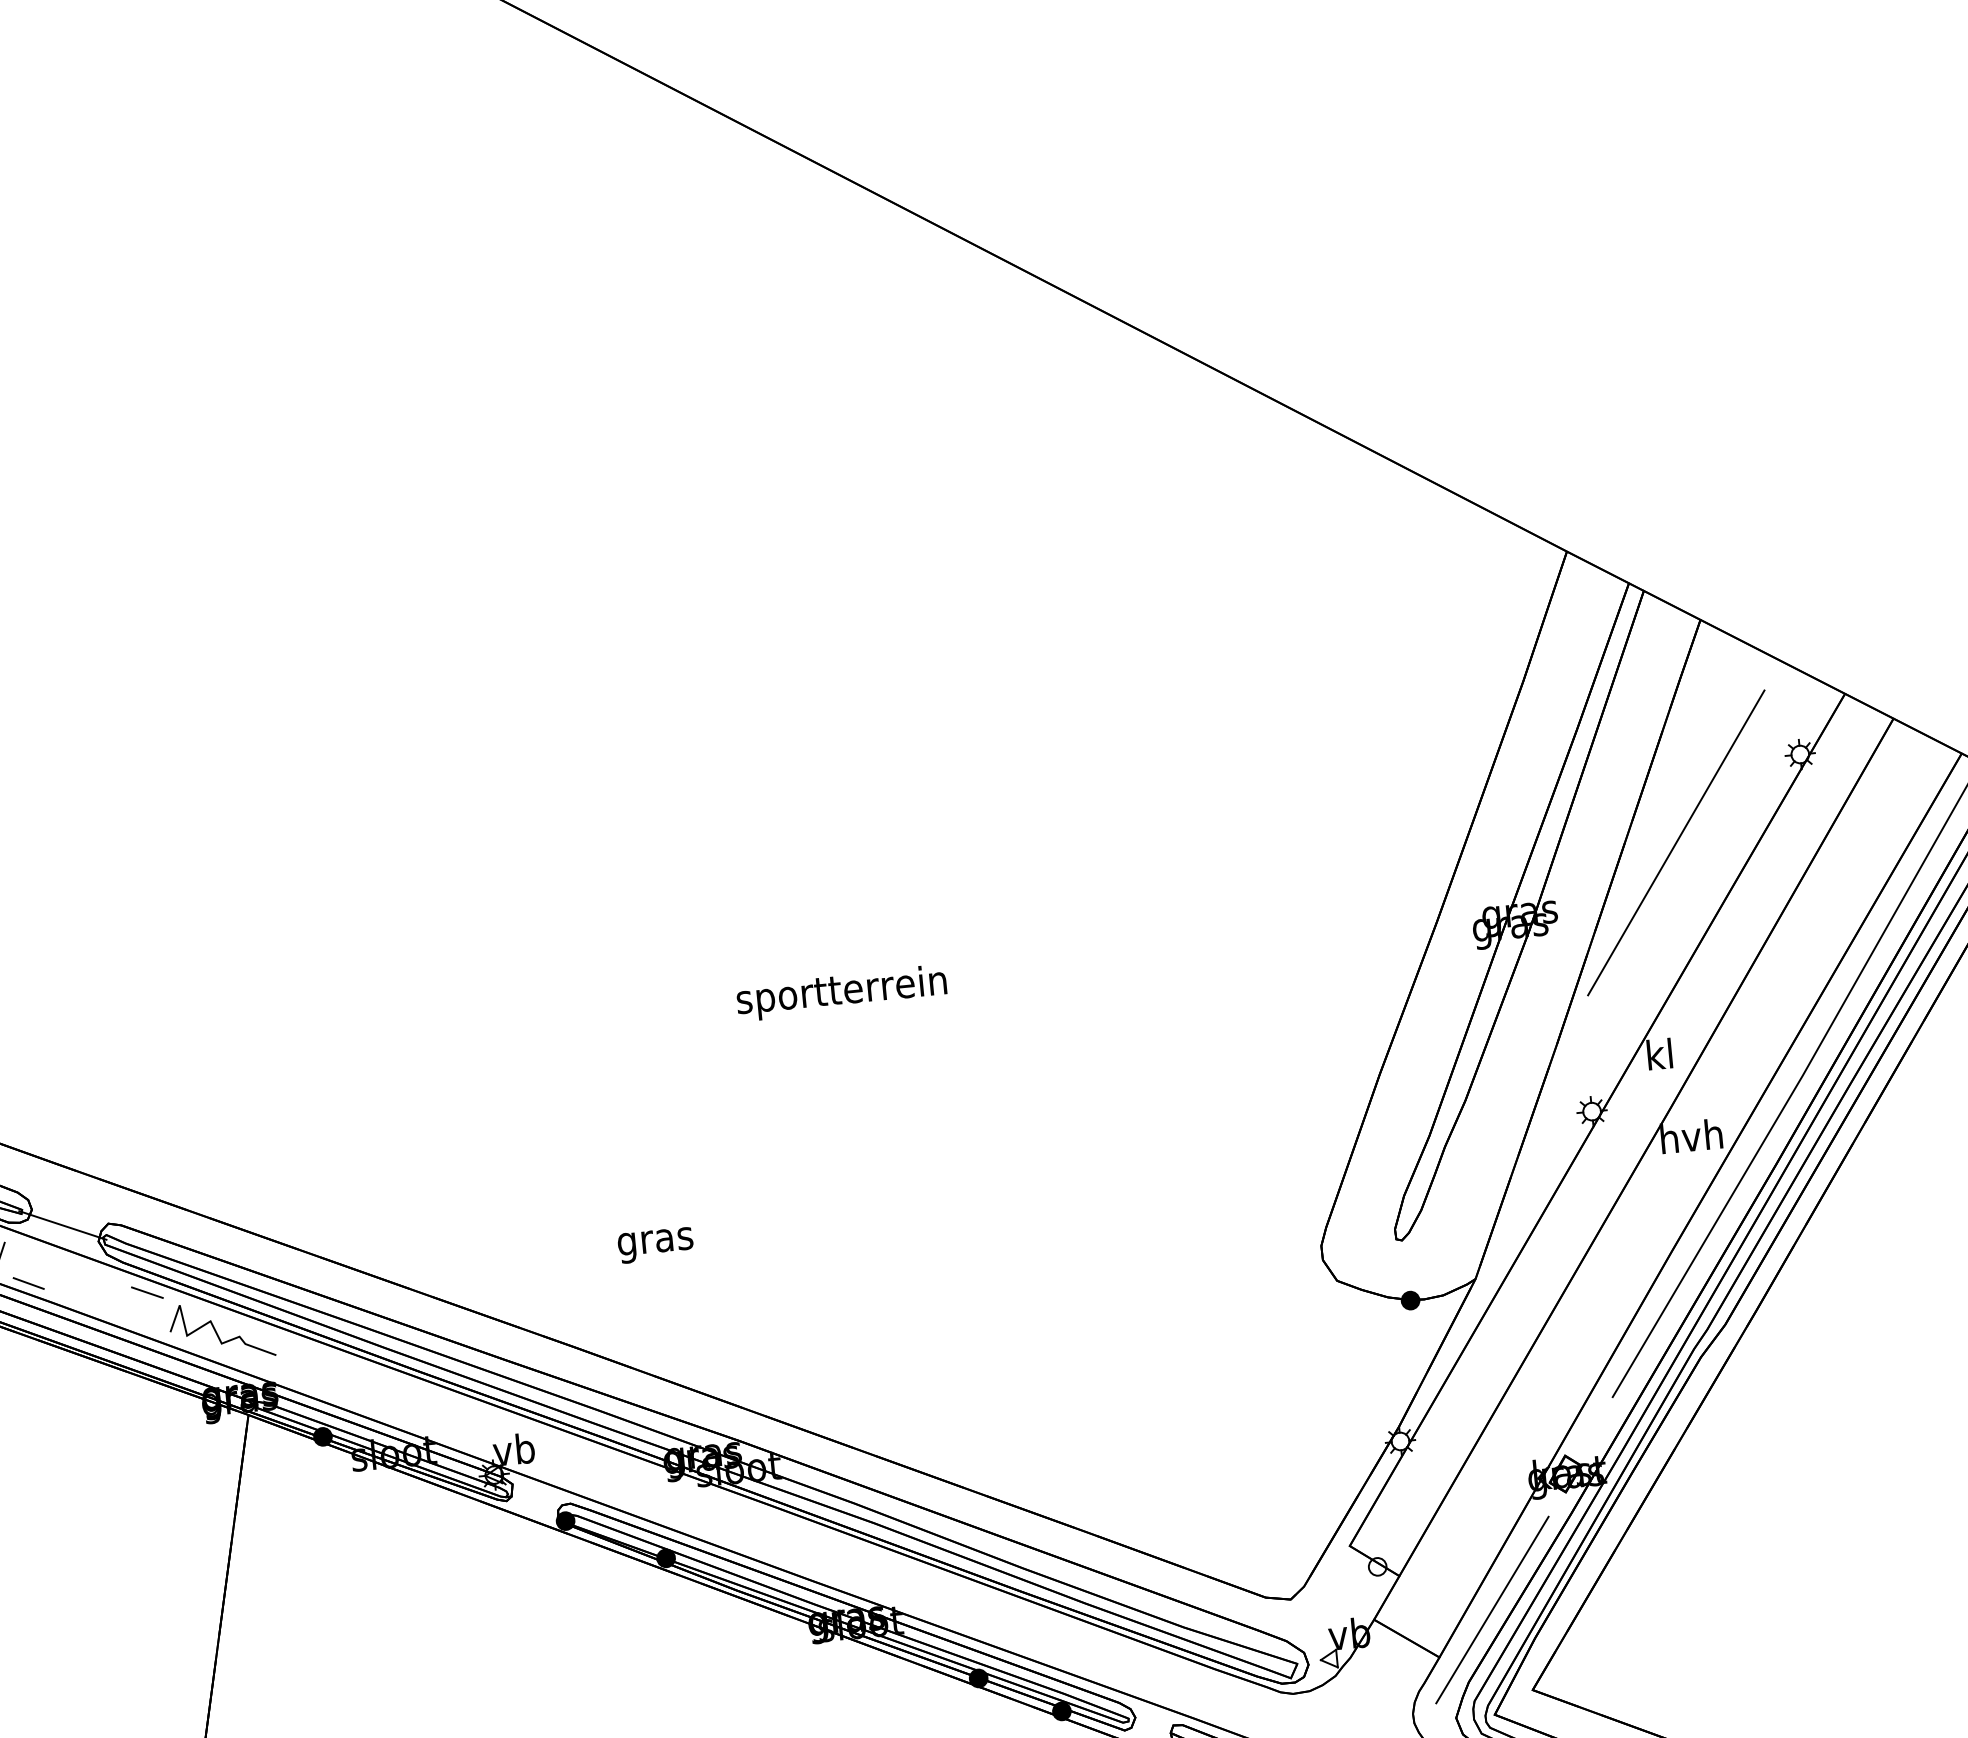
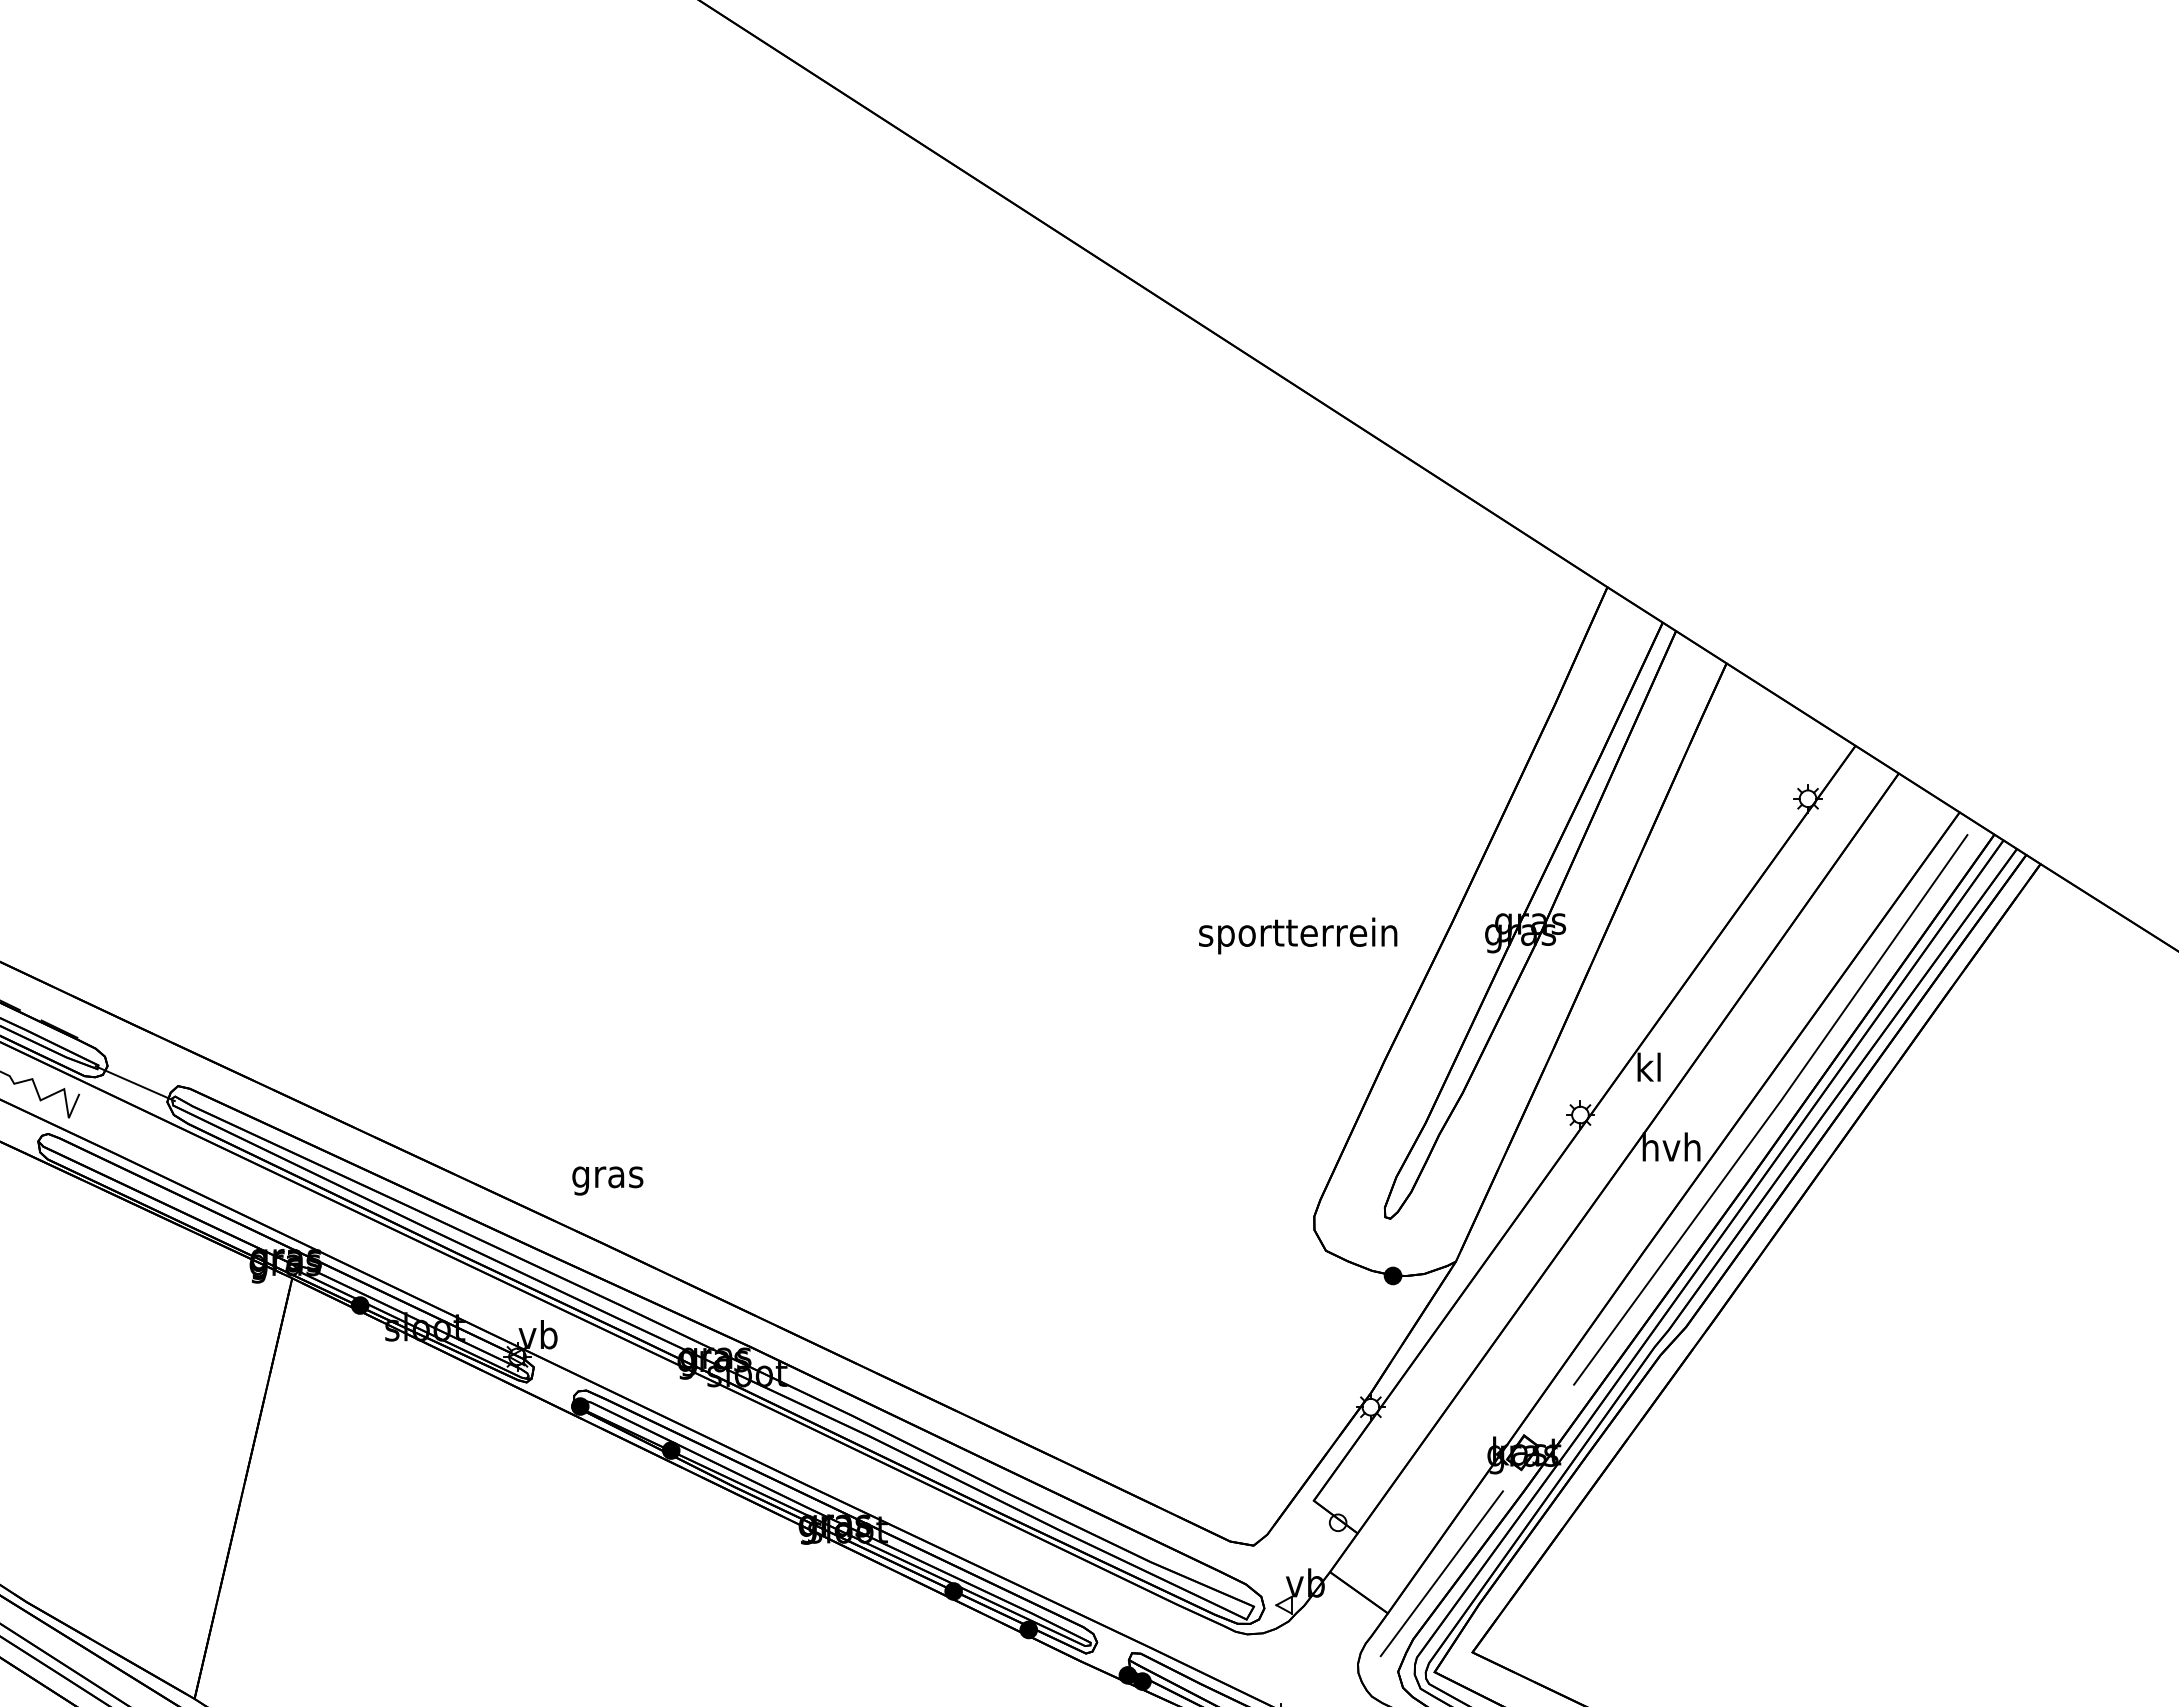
line: (1676, 842) -> (1683, 870), removed
text: (842, 992) -> (1298, 935), moved
text: (655, 1244) -> (607, 1180), moved
line: (28, 1282) -> (97, 1134), removed
line: (147, 1292) -> (208, 1154), removed
curve: (217, 1331) -> (270, 1197), removed

